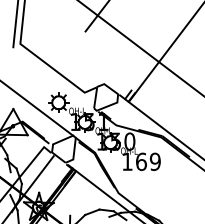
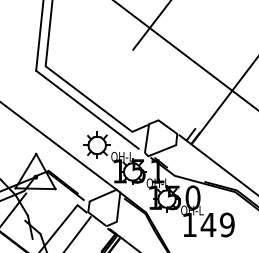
line: (51, 76) -> (87, 110), added
text: (141, 161) -> (208, 224), 169 -> 149

